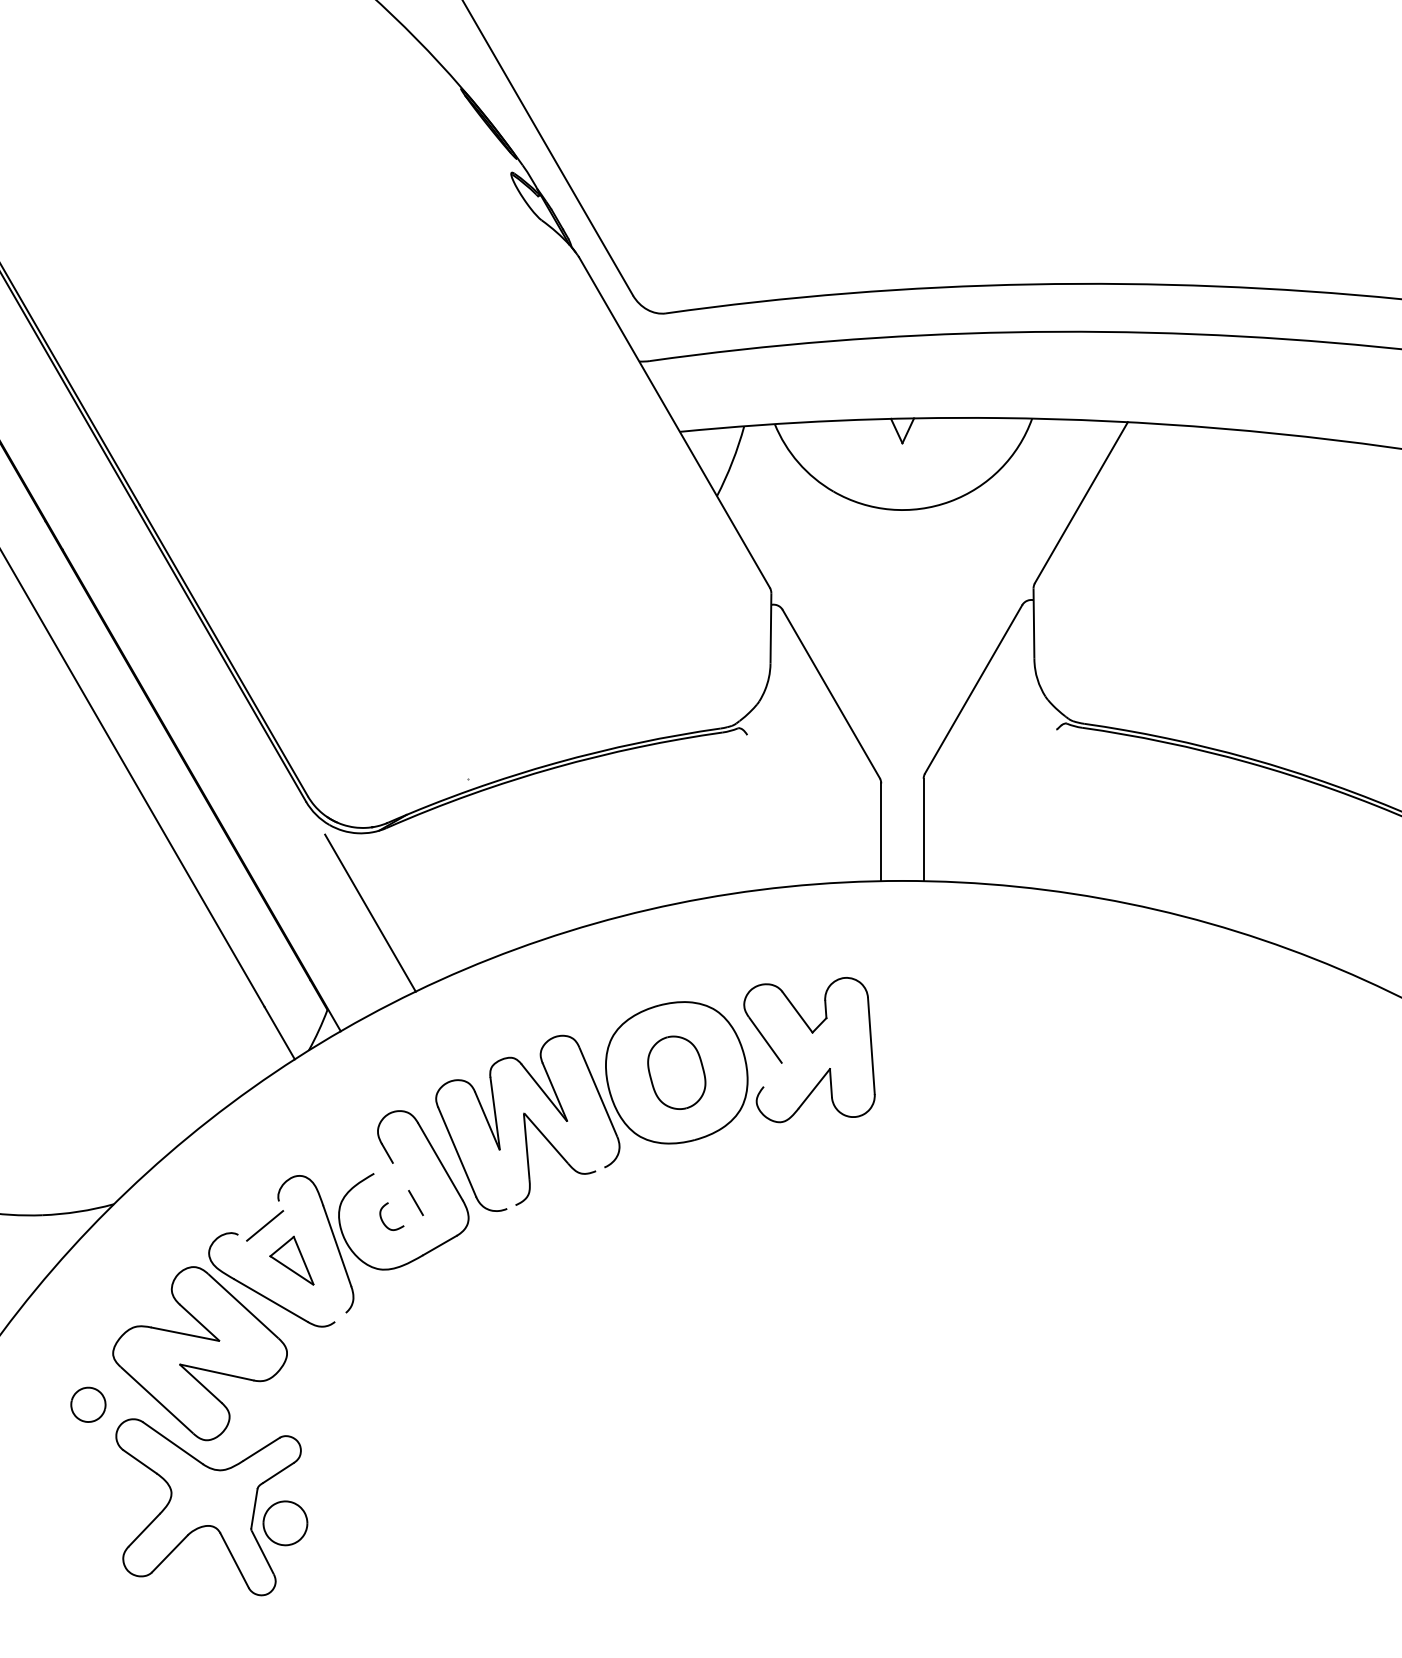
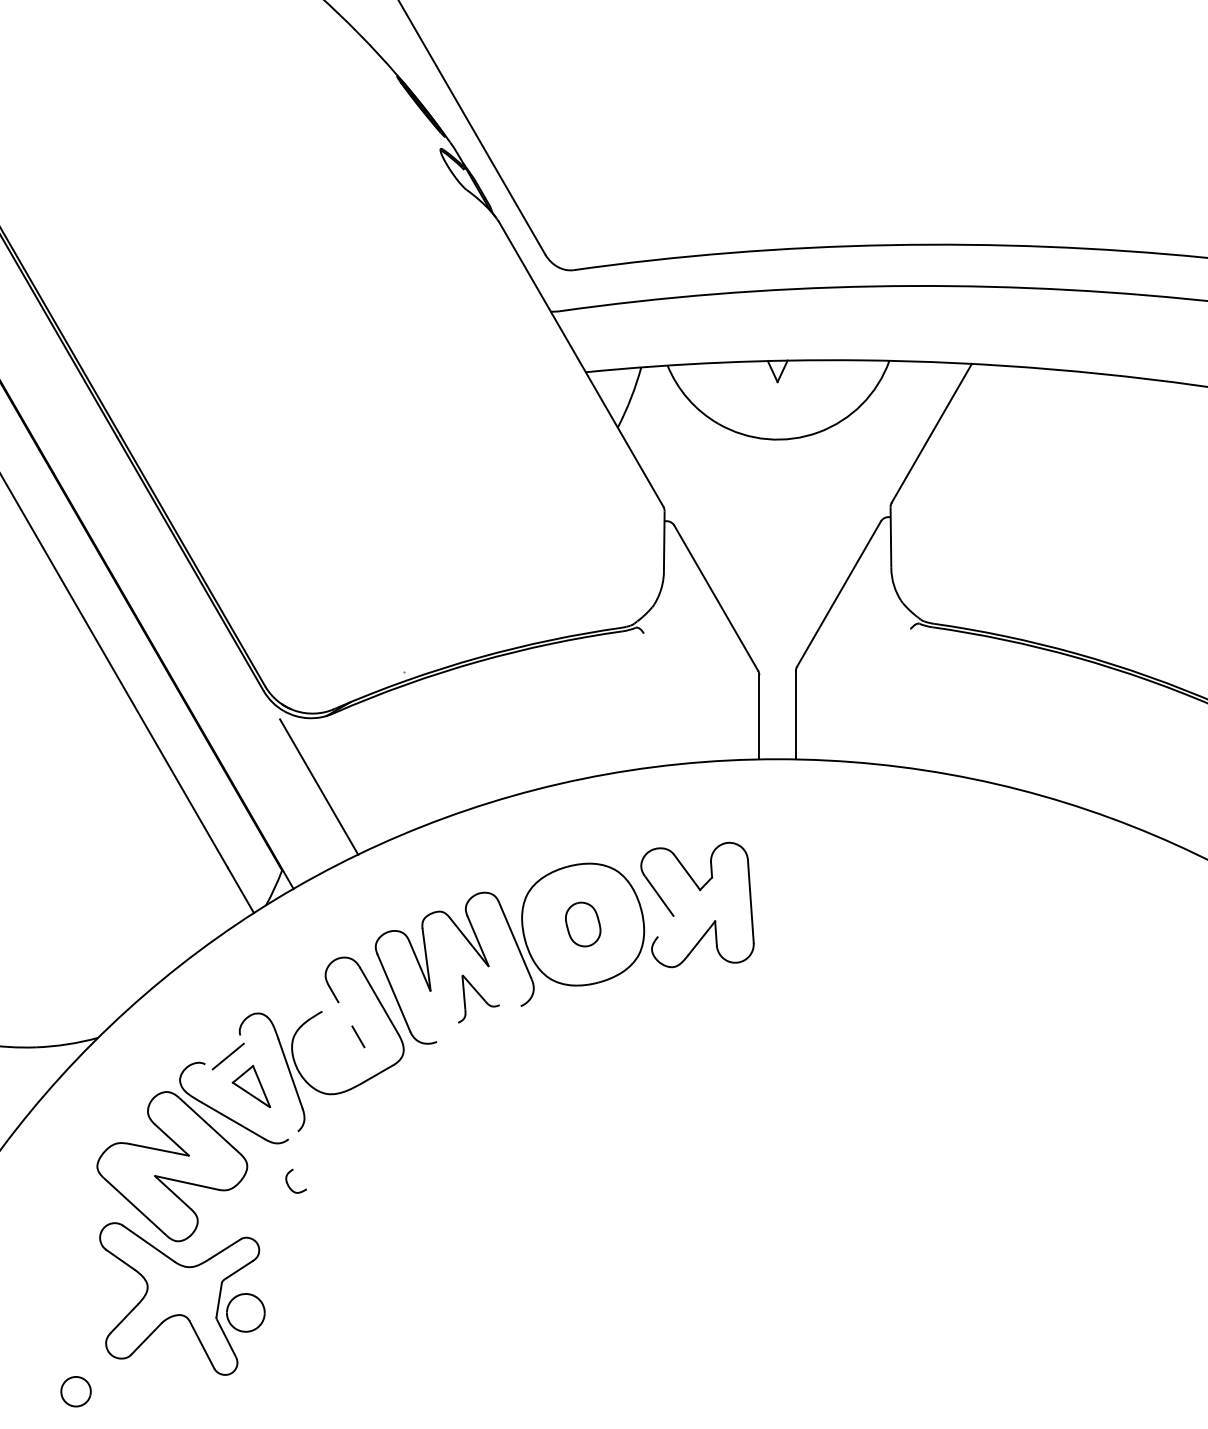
part: (676, 1072) -> (582, 924), size x0.7
part: (555, 1158) -> (478, 998), size x0.6
curve: (383, 1220) -> (289, 1184), moved
part: (88, 1404) -> (76, 1391), moved

